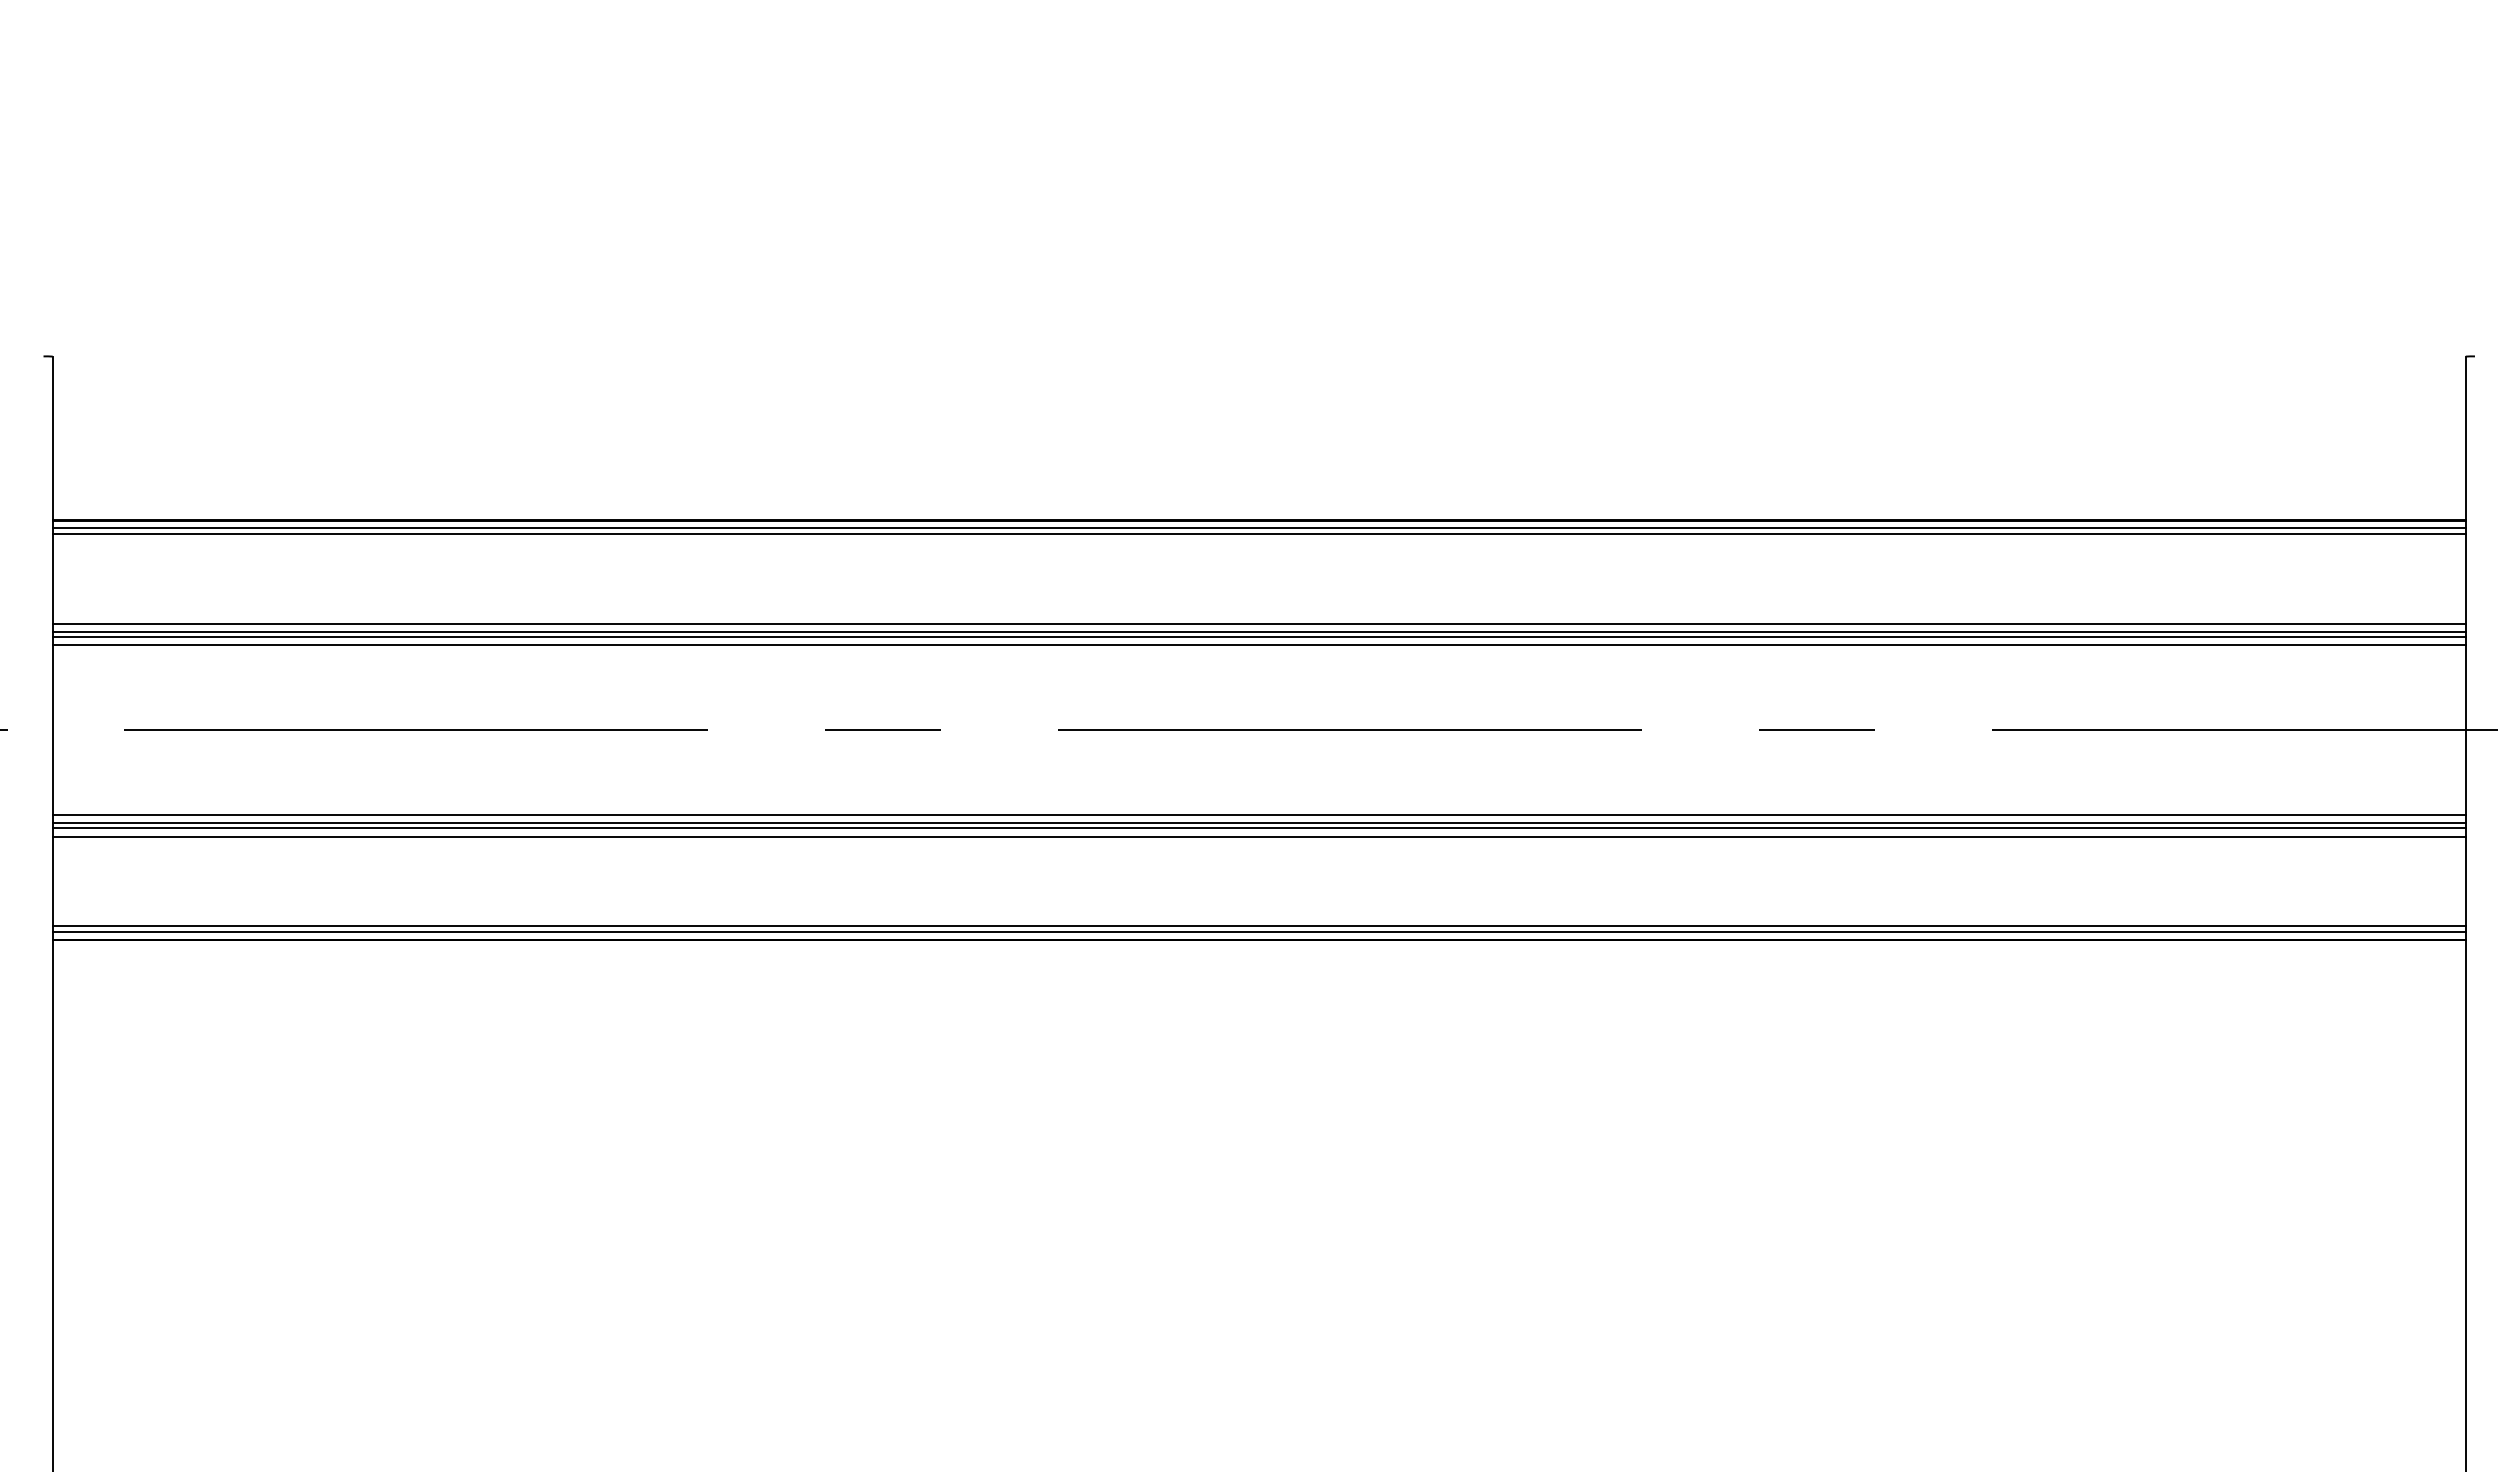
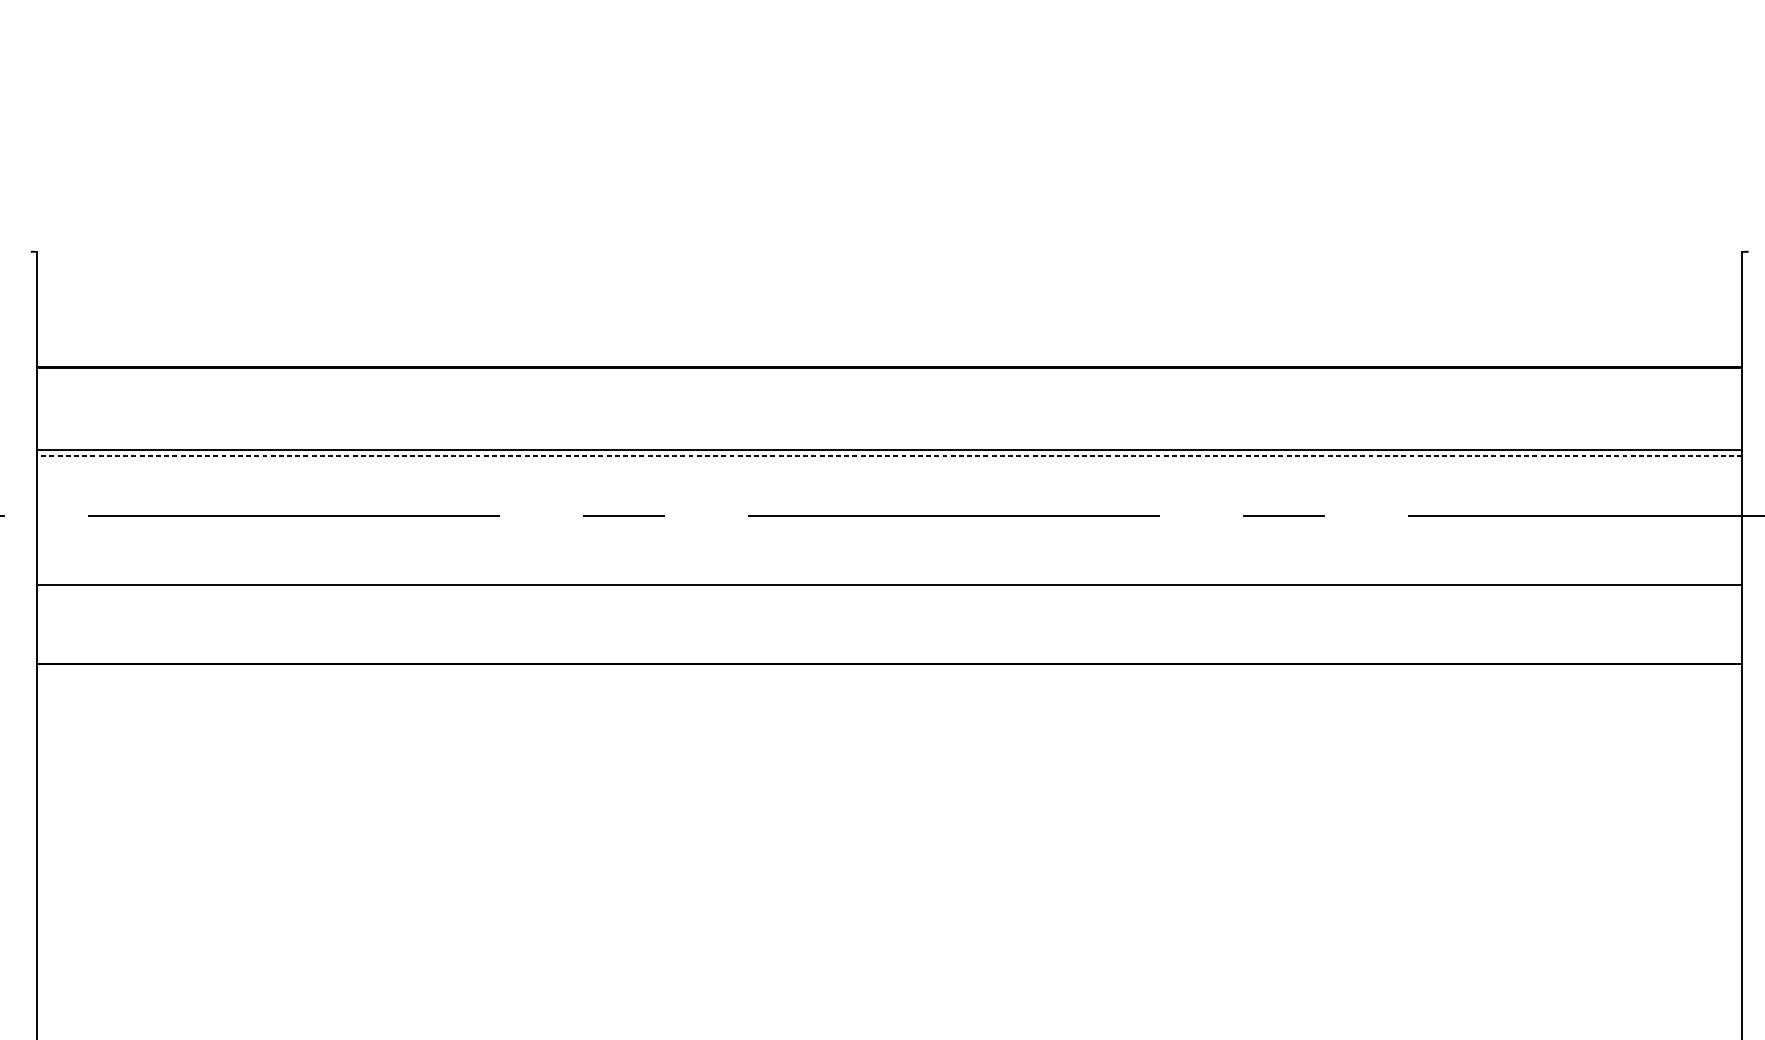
line: (1258, 528) -> (889, 373), removed
line: (1258, 533) -> (889, 376), removed
line: (1258, 623) -> (889, 440), removed
line: (1258, 631) -> (889, 446), removed
line: (1259, 645) -> (889, 456), solid -> dashed
line: (1258, 814) -> (889, 575), removed
line: (1258, 823) -> (889, 581), removed
line: (1258, 836) -> (889, 591), removed
line: (1258, 926) -> (889, 654), removed
line: (1258, 931) -> (889, 658), removed

